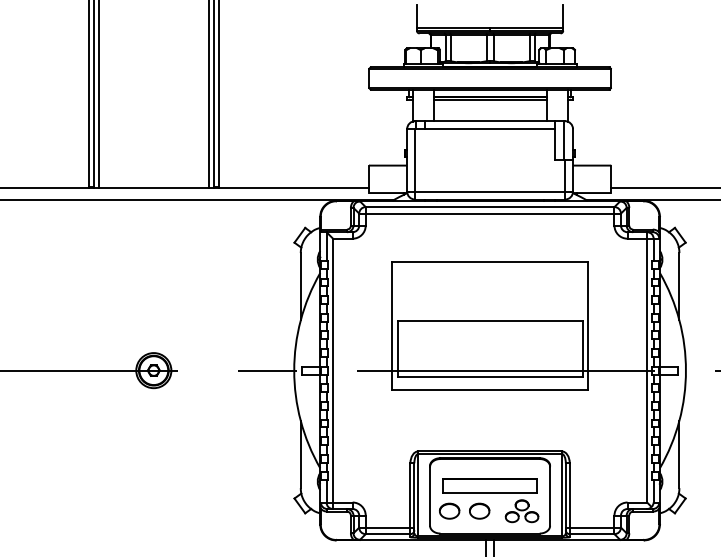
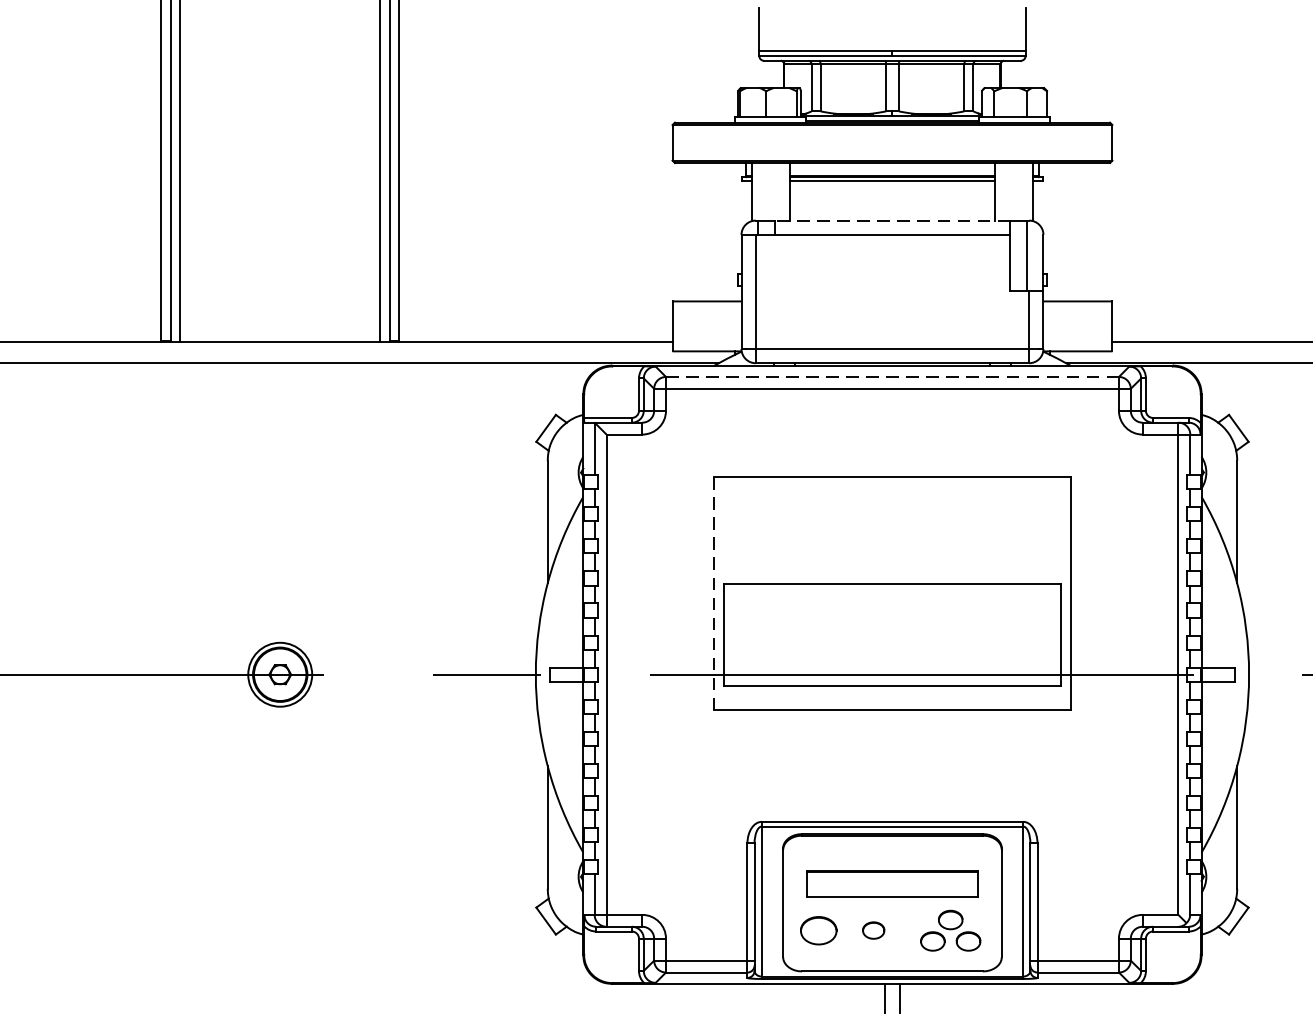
line: (490, 121) -> (893, 221), solid -> dashed
line: (490, 207) -> (893, 377), solid -> dashed
line: (392, 326) -> (714, 594), solid -> dashed
part: (479, 510) -> (873, 929), size x0.6

